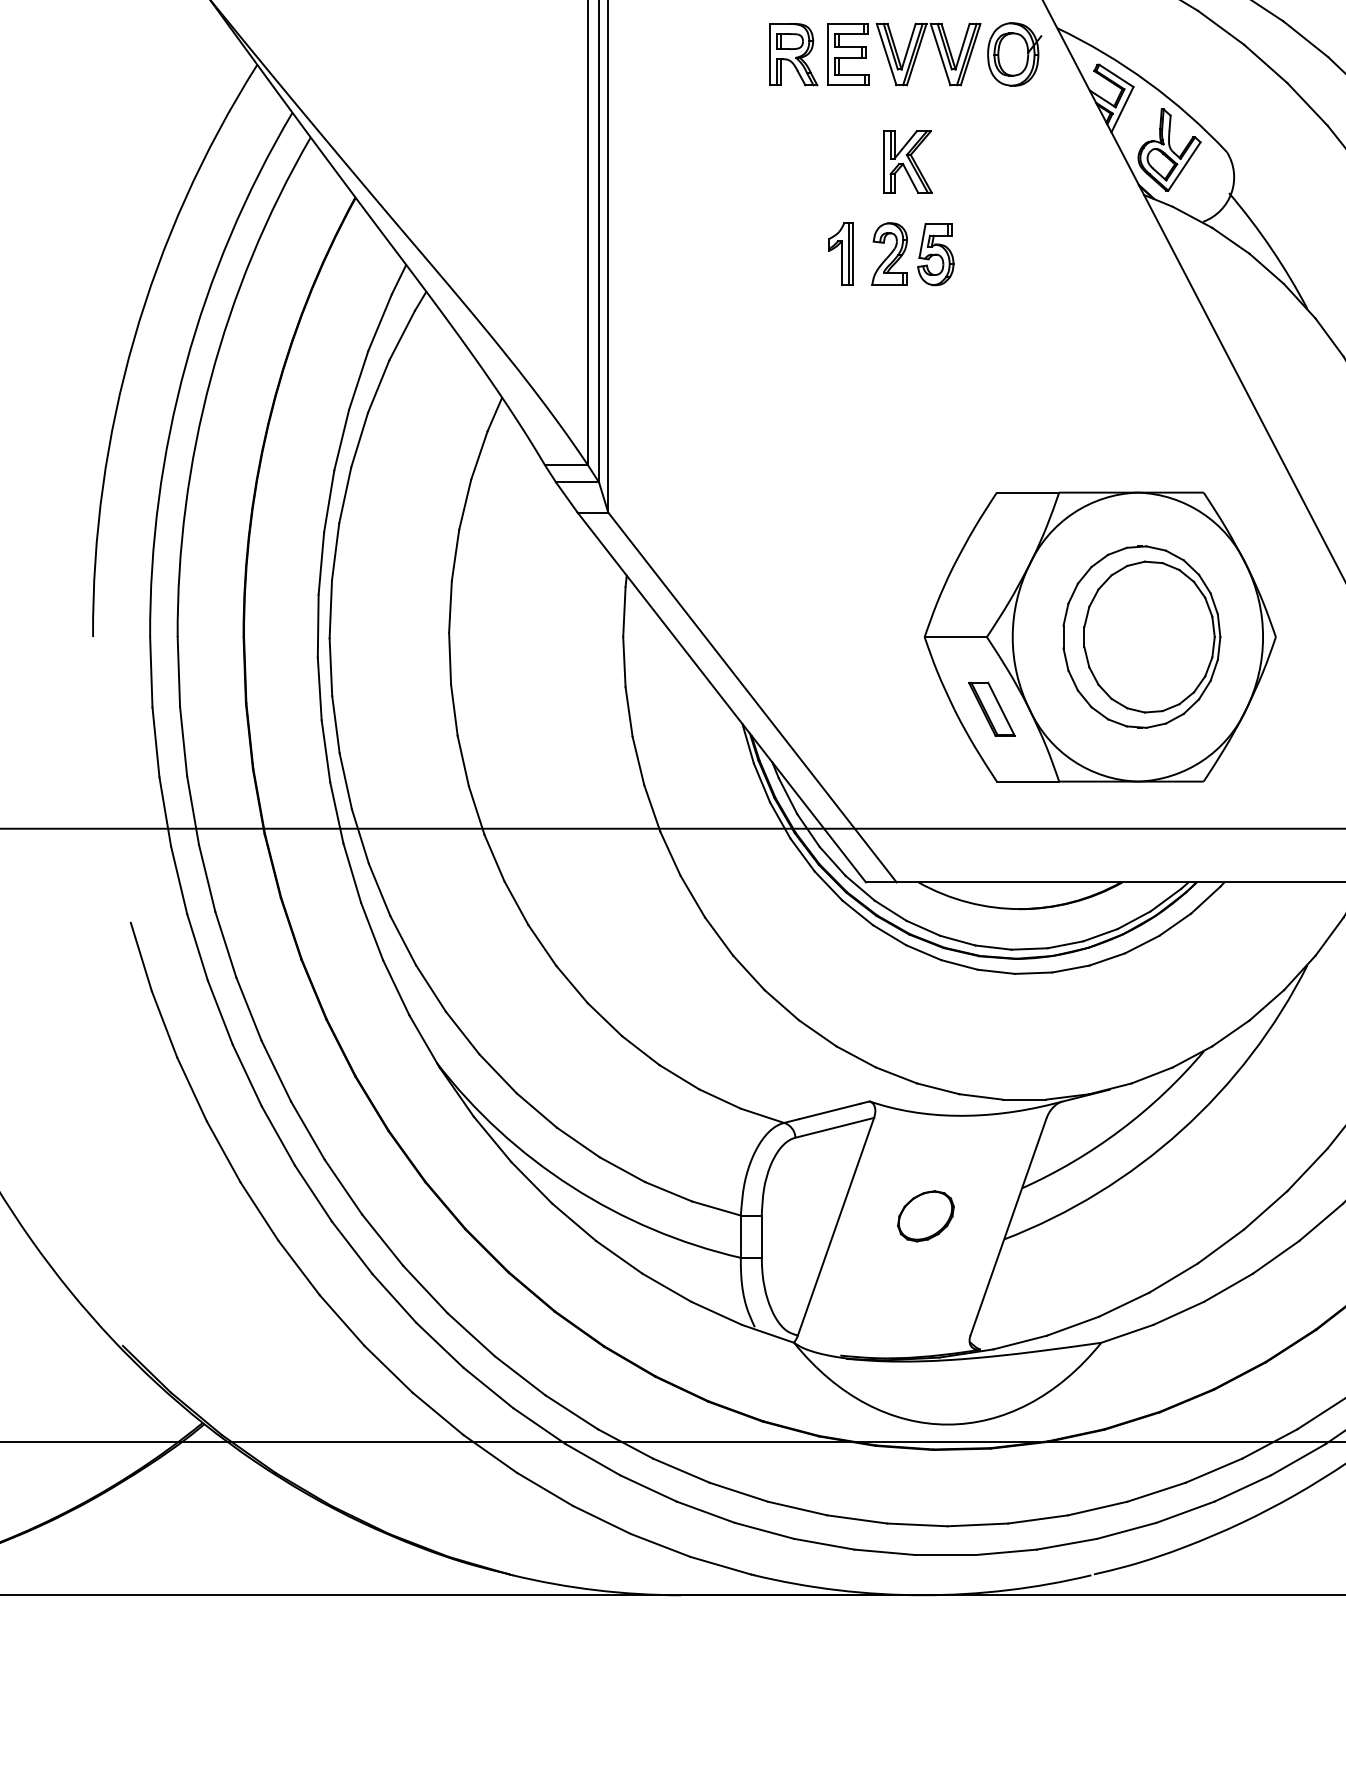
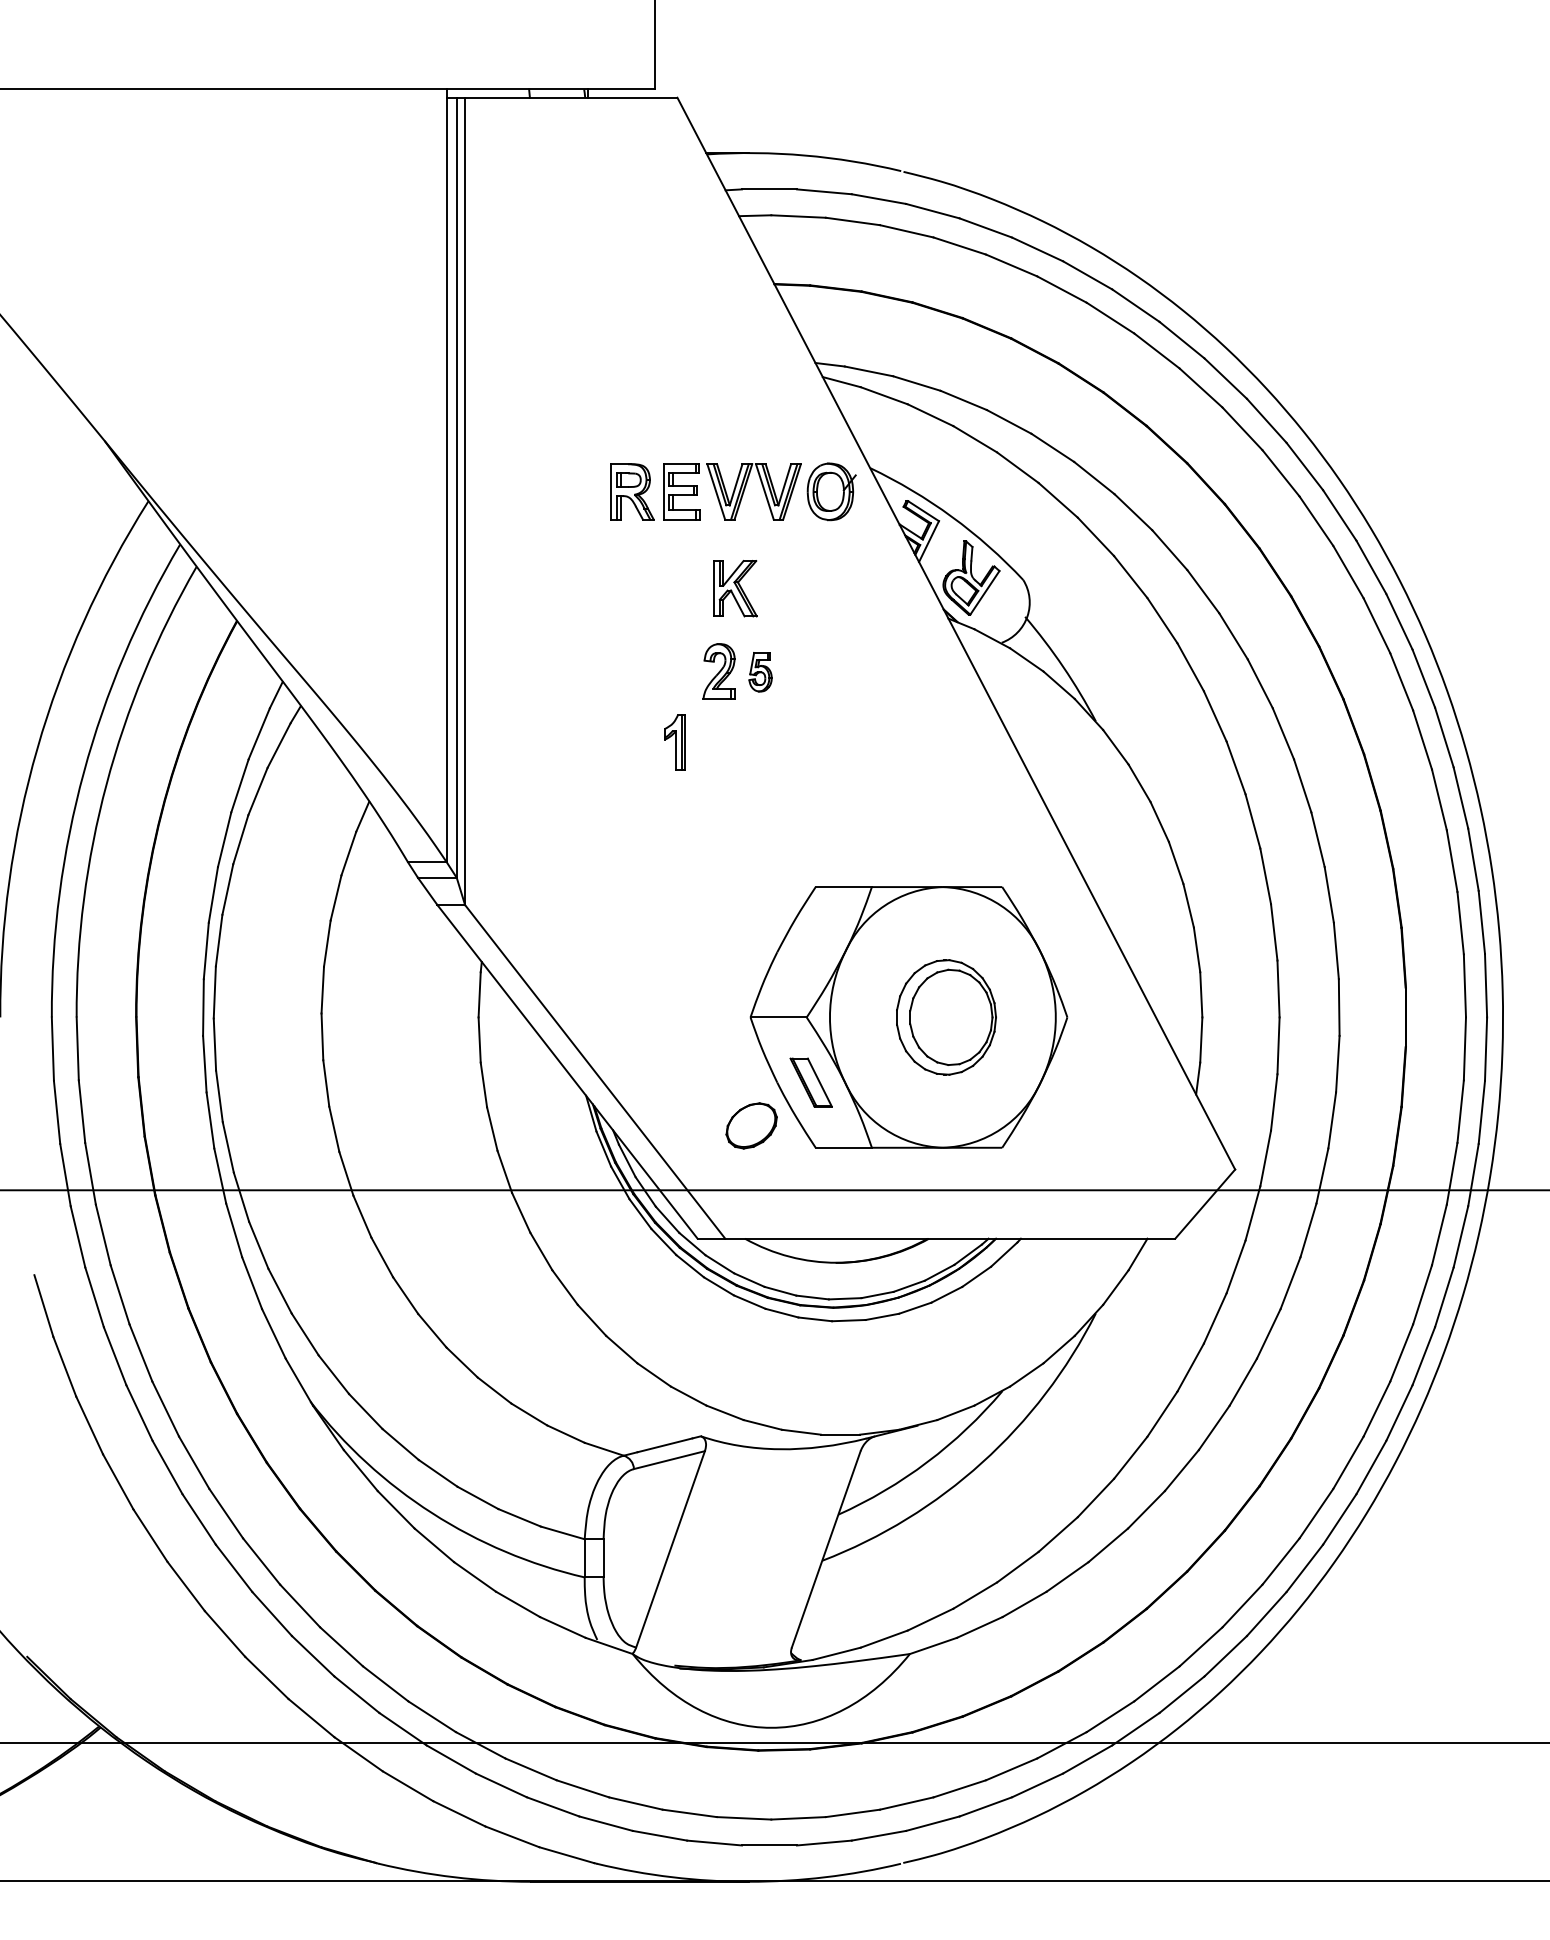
part: (840, 253) -> (674, 742), moved
part: (935, 253) -> (760, 671), size x0.7
part: (1141, 637) -> (946, 1017), size x0.7
part: (925, 1215) -> (751, 1125), moved

